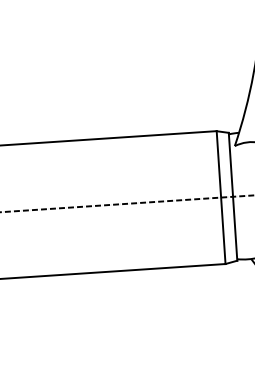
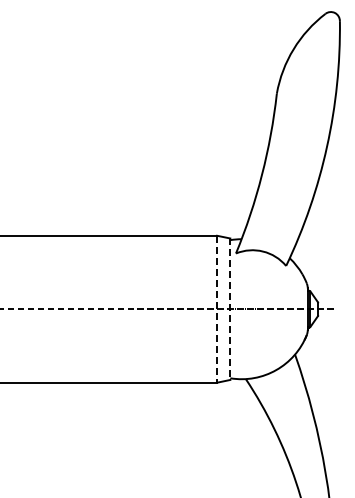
line: (221, 197) -> (217, 309), solid -> dashed
line: (233, 197) -> (230, 309), solid -> dashed

